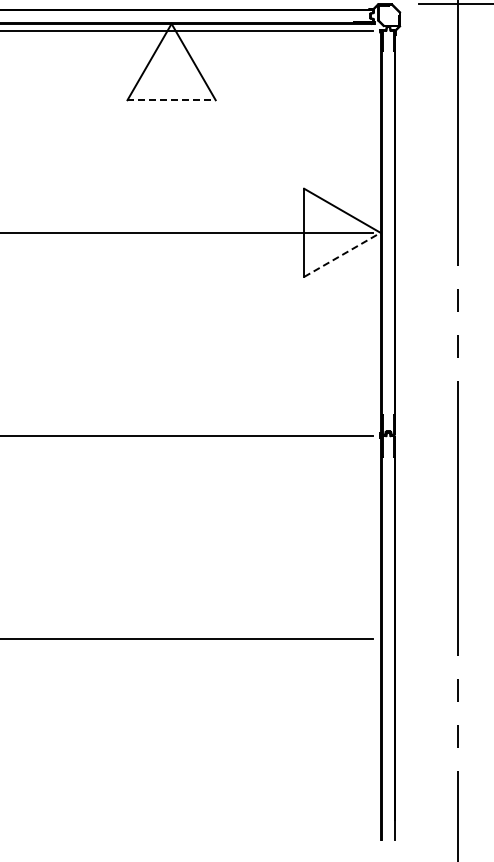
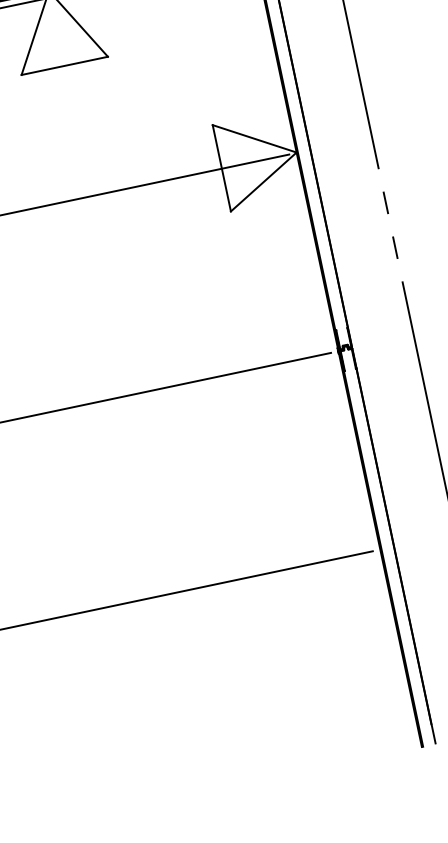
line: (172, 100) -> (65, 65), dashed -> solid
line: (342, 254) -> (263, 181), dashed -> solid

